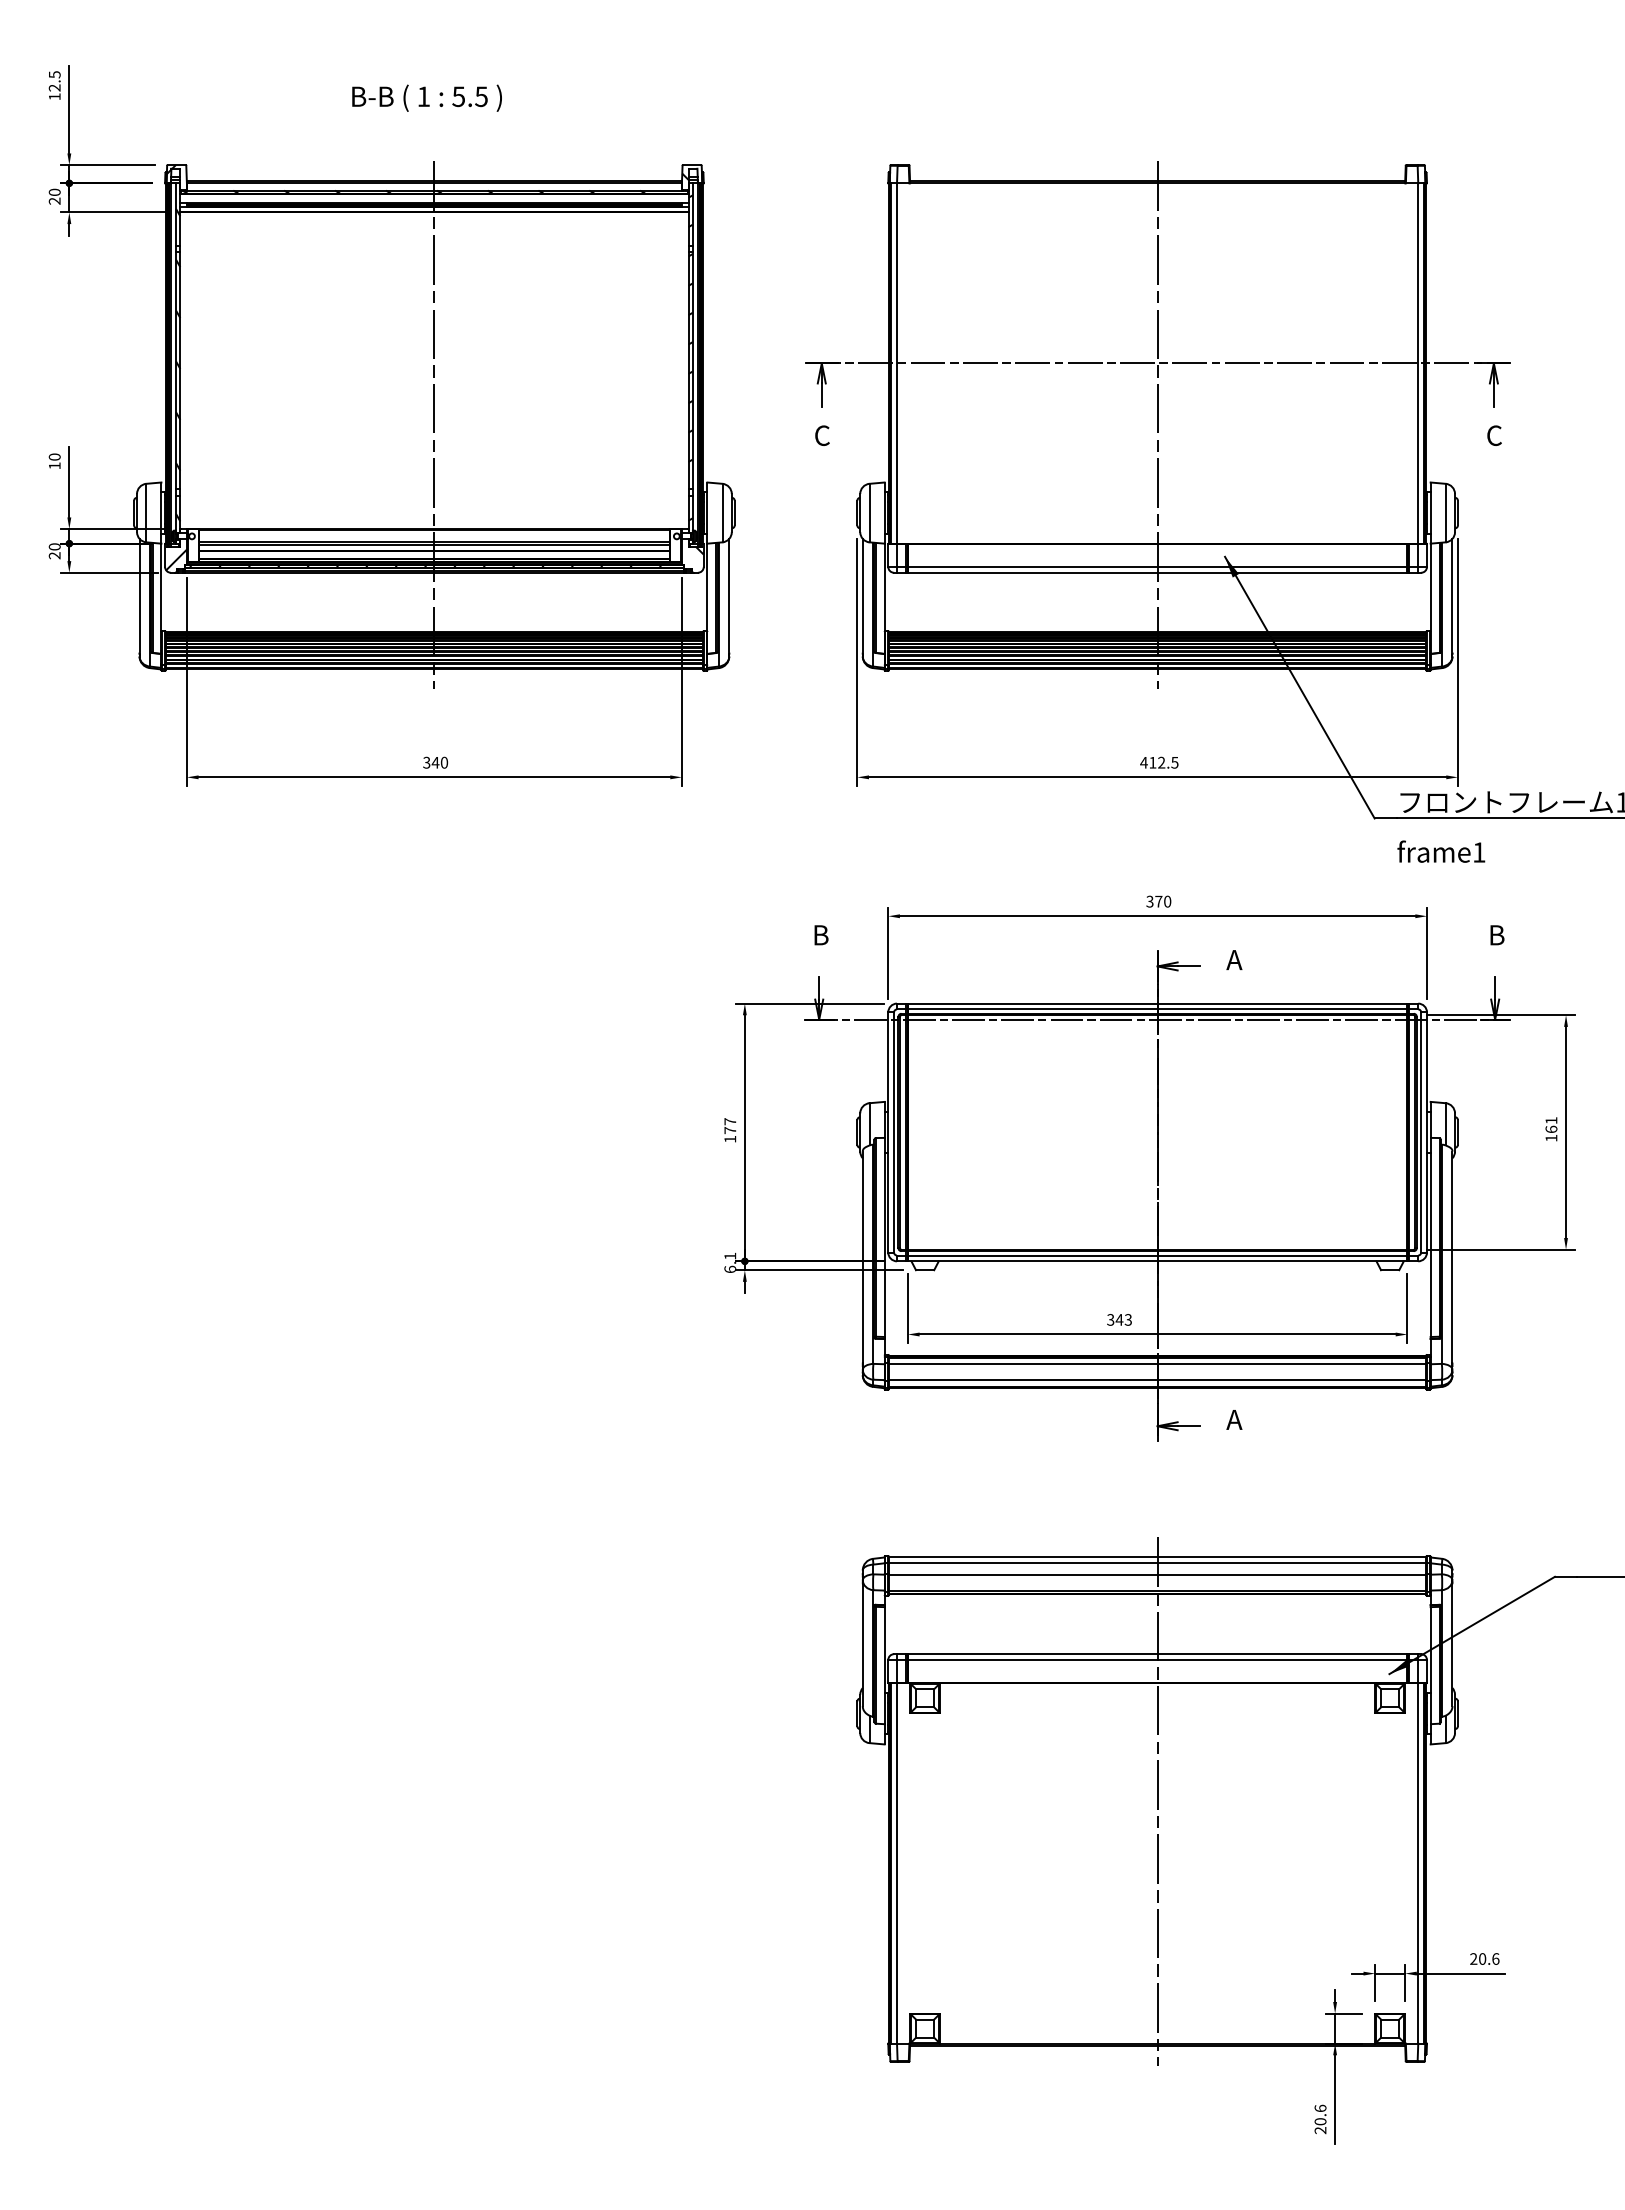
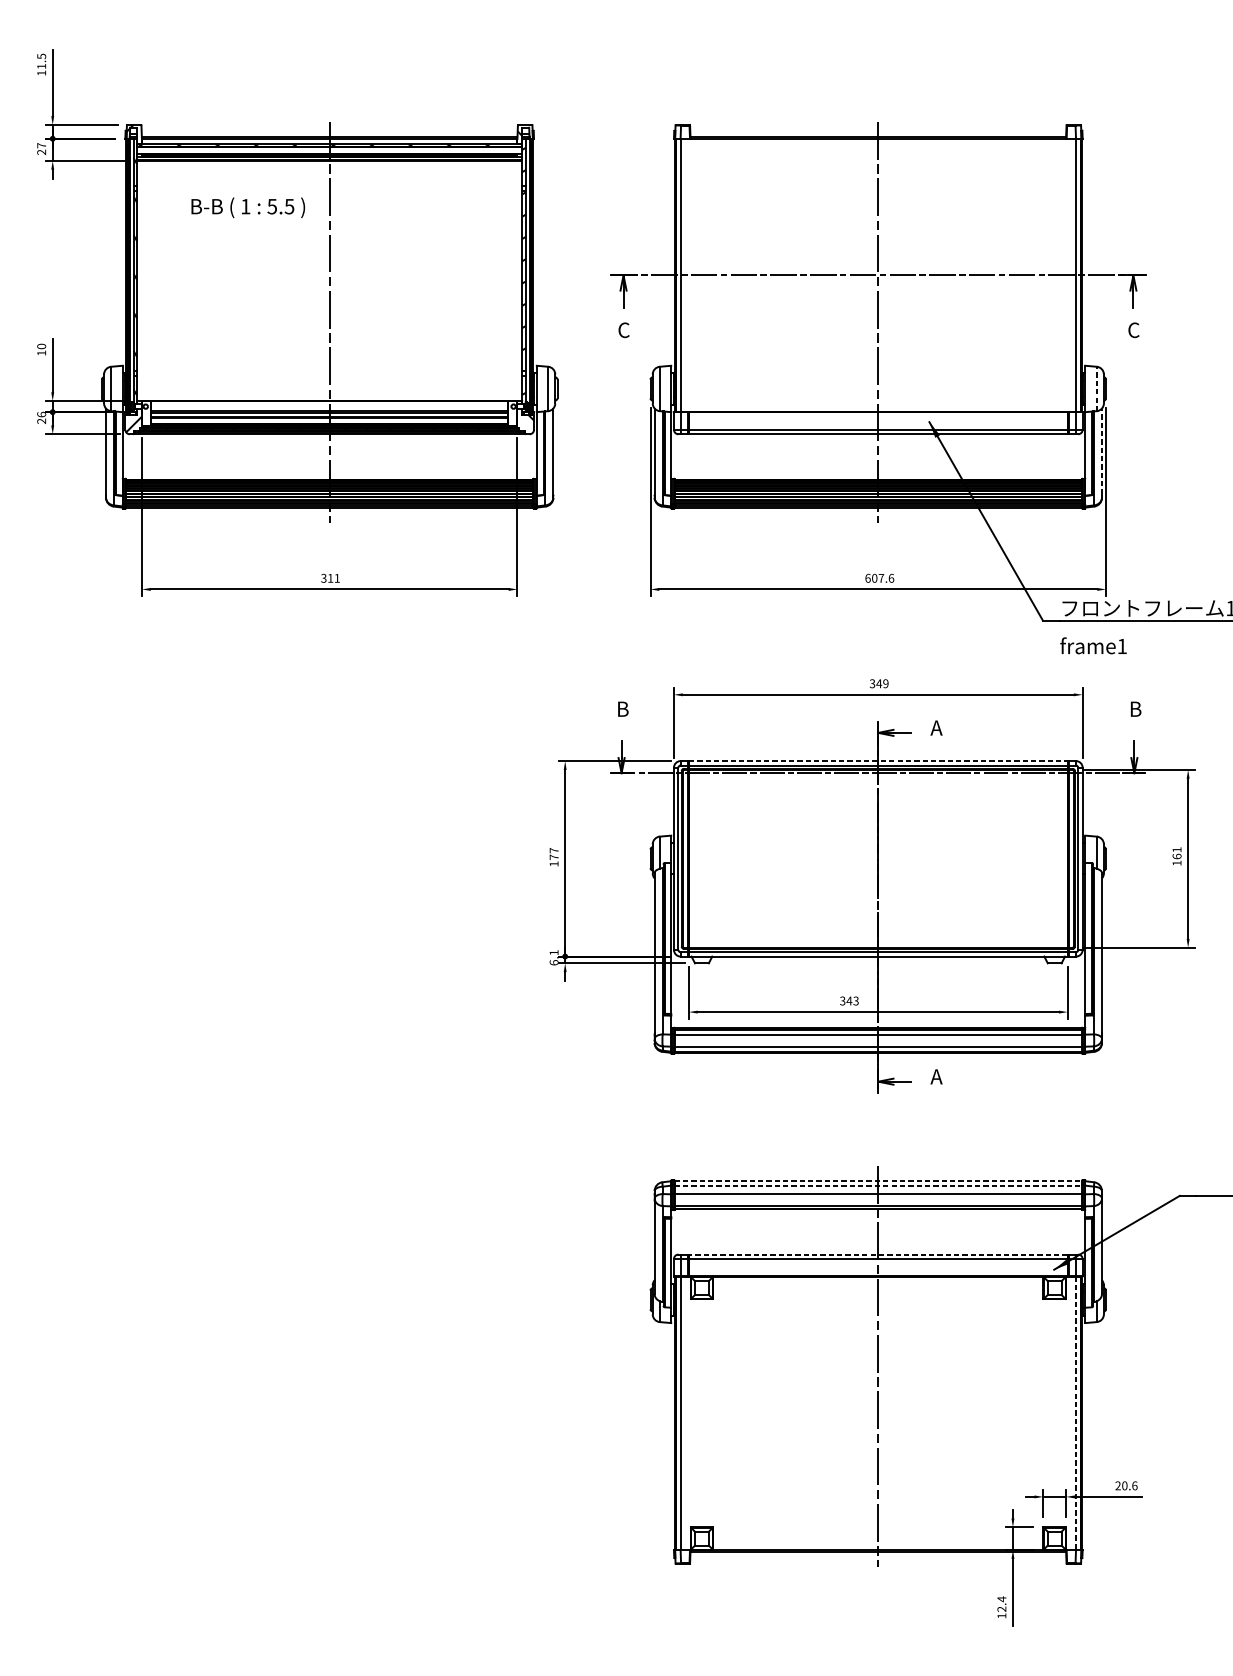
text: (54, 87) -> (41, 66), 12.5 -> 11.5
text: (426, 97) -> (247, 207), moved
text: (54, 191) -> (41, 145), 20 -> 27
line: (1445, 512) -> (1096, 388), solid -> dashed
text: (54, 546) -> (41, 414), 20 -> 26
line: (1452, 595) -> (1102, 451), solid -> dashed
text: (439, 762) -> (333, 578), 340 -> 311
text: (1159, 762) -> (879, 578), 412.5 -> 607.6
text: (1162, 901) -> (882, 683), 370 -> 349
line: (1157, 1003) -> (878, 761), solid -> dashed
line: (1157, 1557) -> (878, 1181), solid -> dashed
line: (1157, 1563) -> (878, 1185), solid -> dashed
line: (1157, 1654) -> (878, 1254), solid -> dashed
line: (1417, 1863) -> (1075, 1413), solid -> dashed
text: (1320, 2119) -> (1001, 1607), 20.6 -> 12.4

